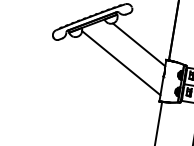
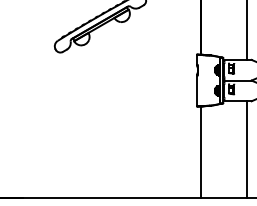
line: (139, 44) -> (161, 41), removed
line: (121, 63) -> (143, 67), removed

